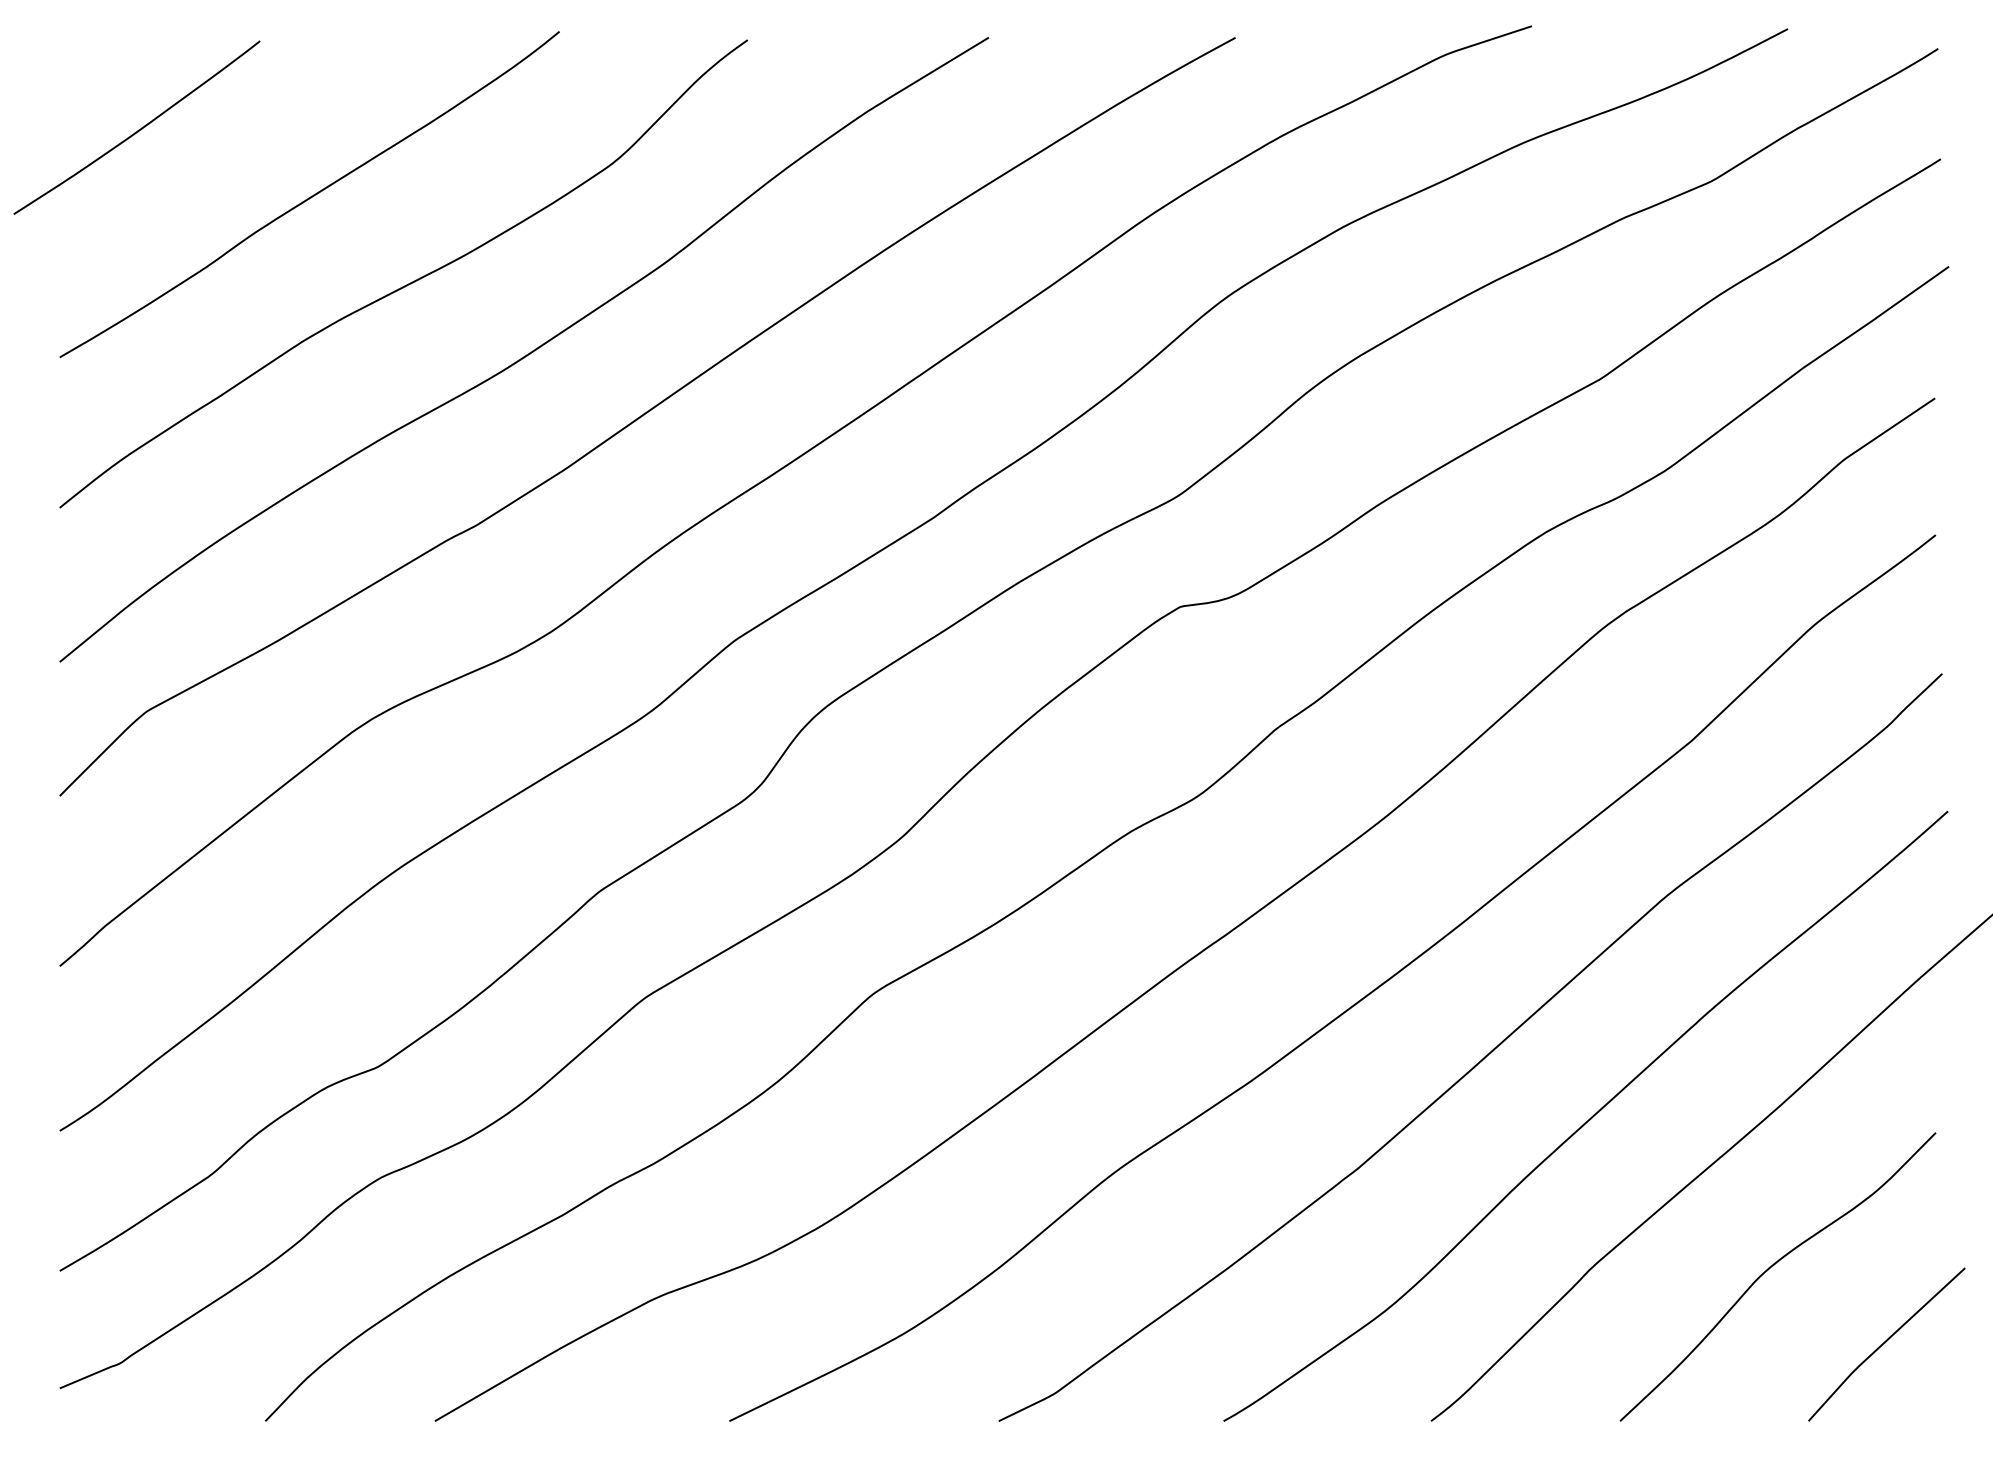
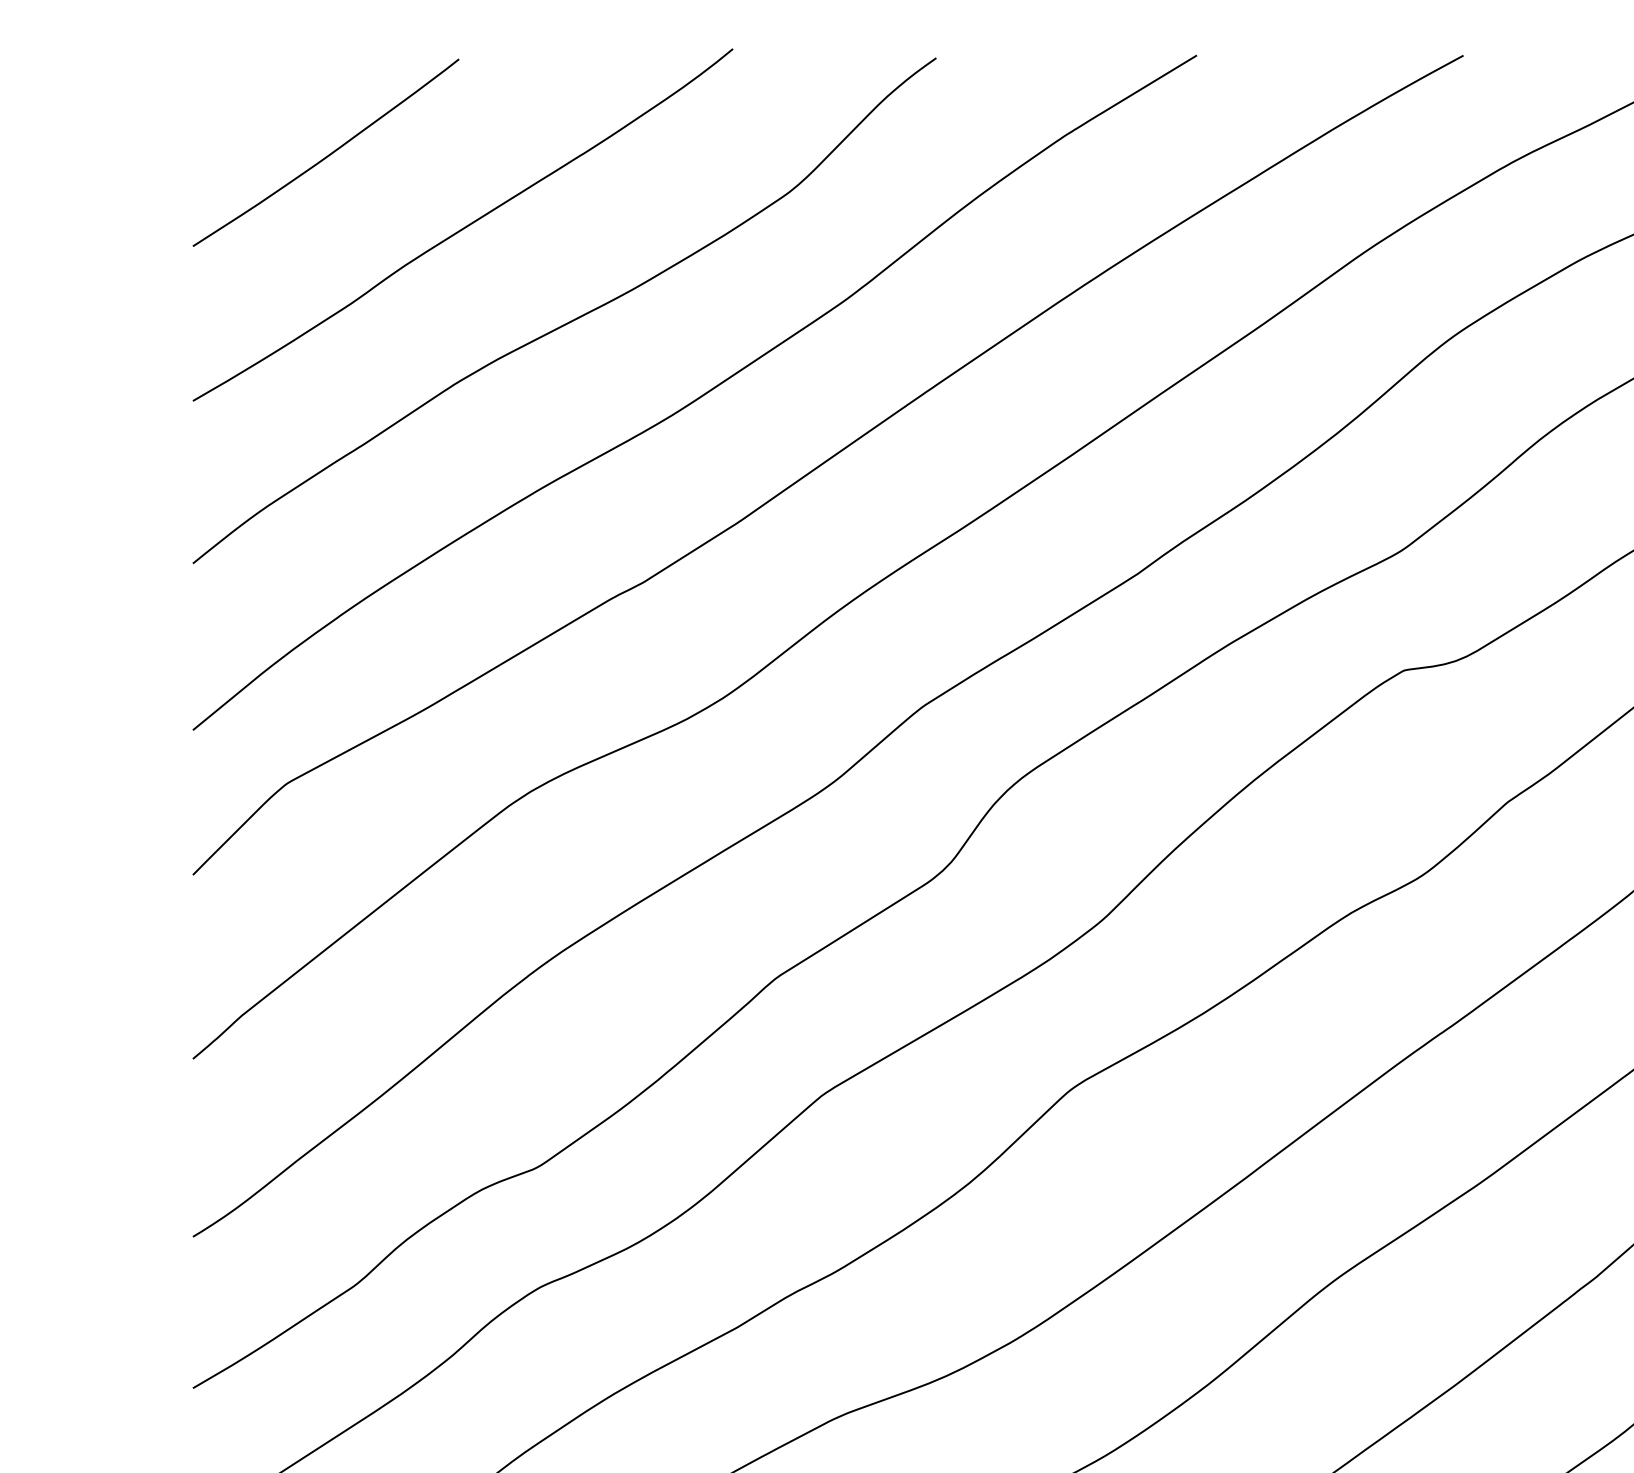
curve: (138, 129) -> (327, 154), moved

